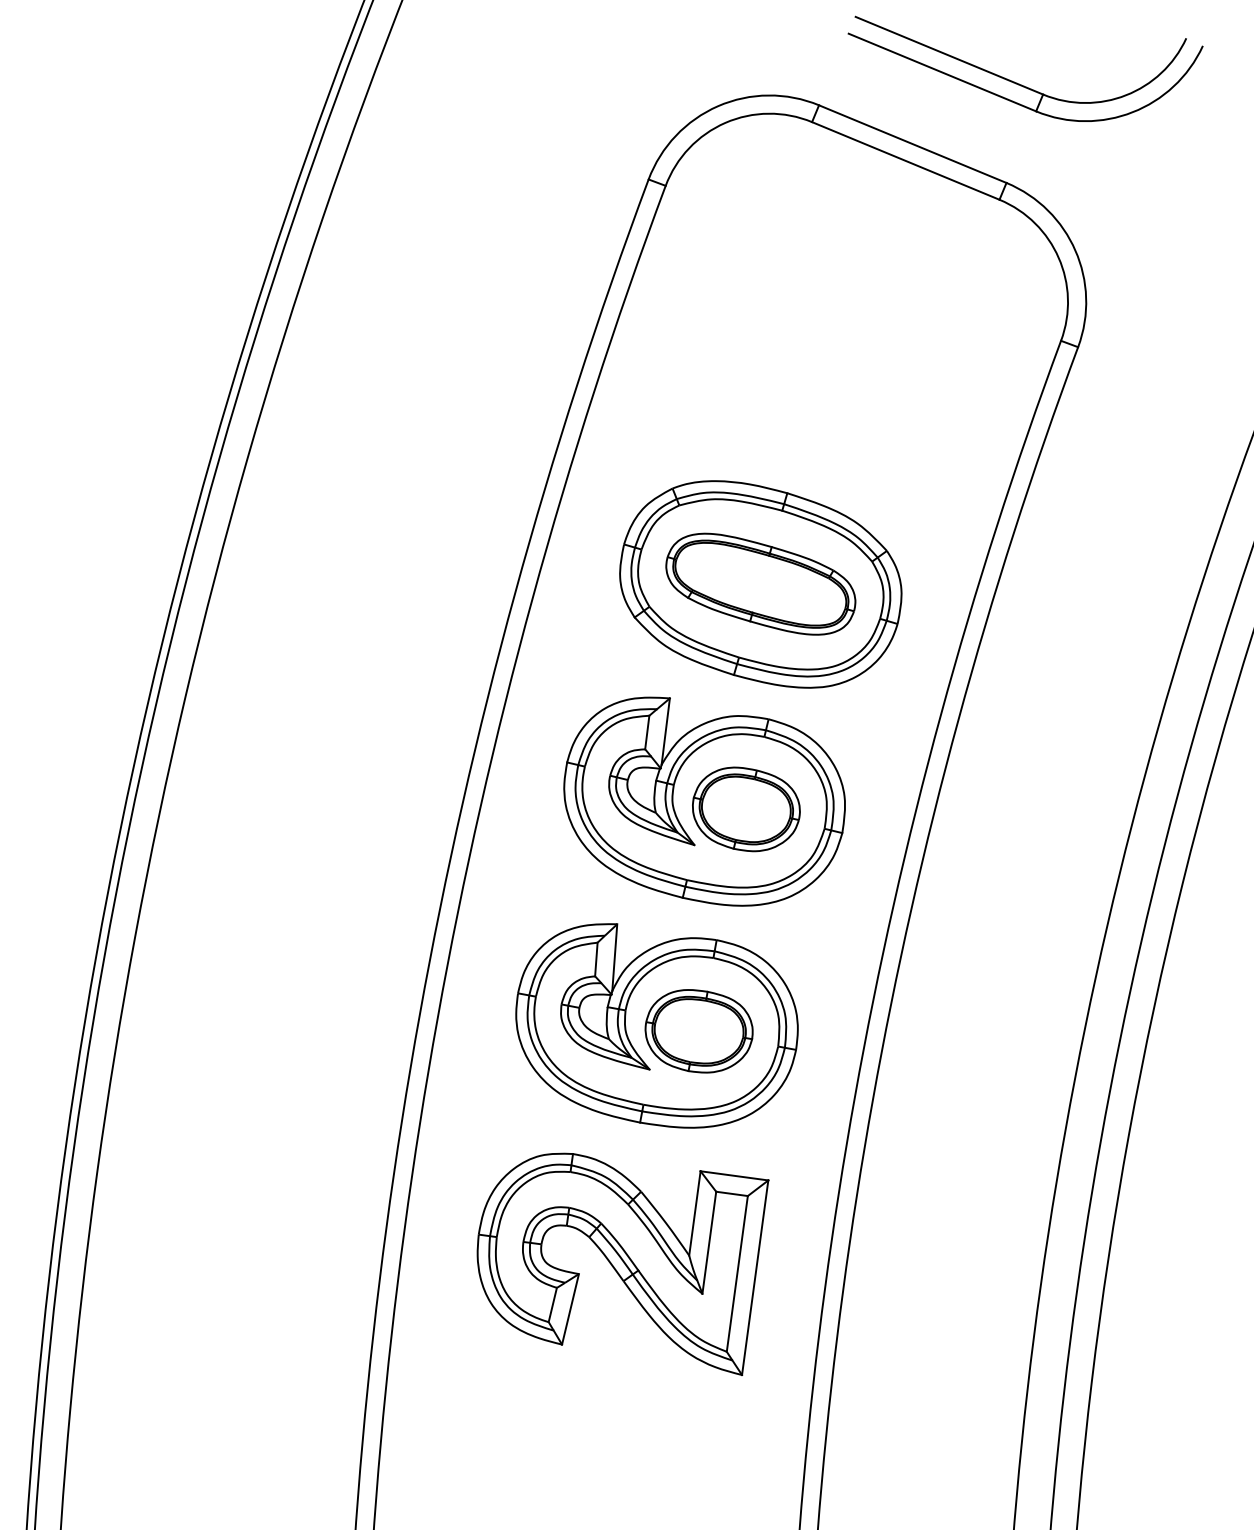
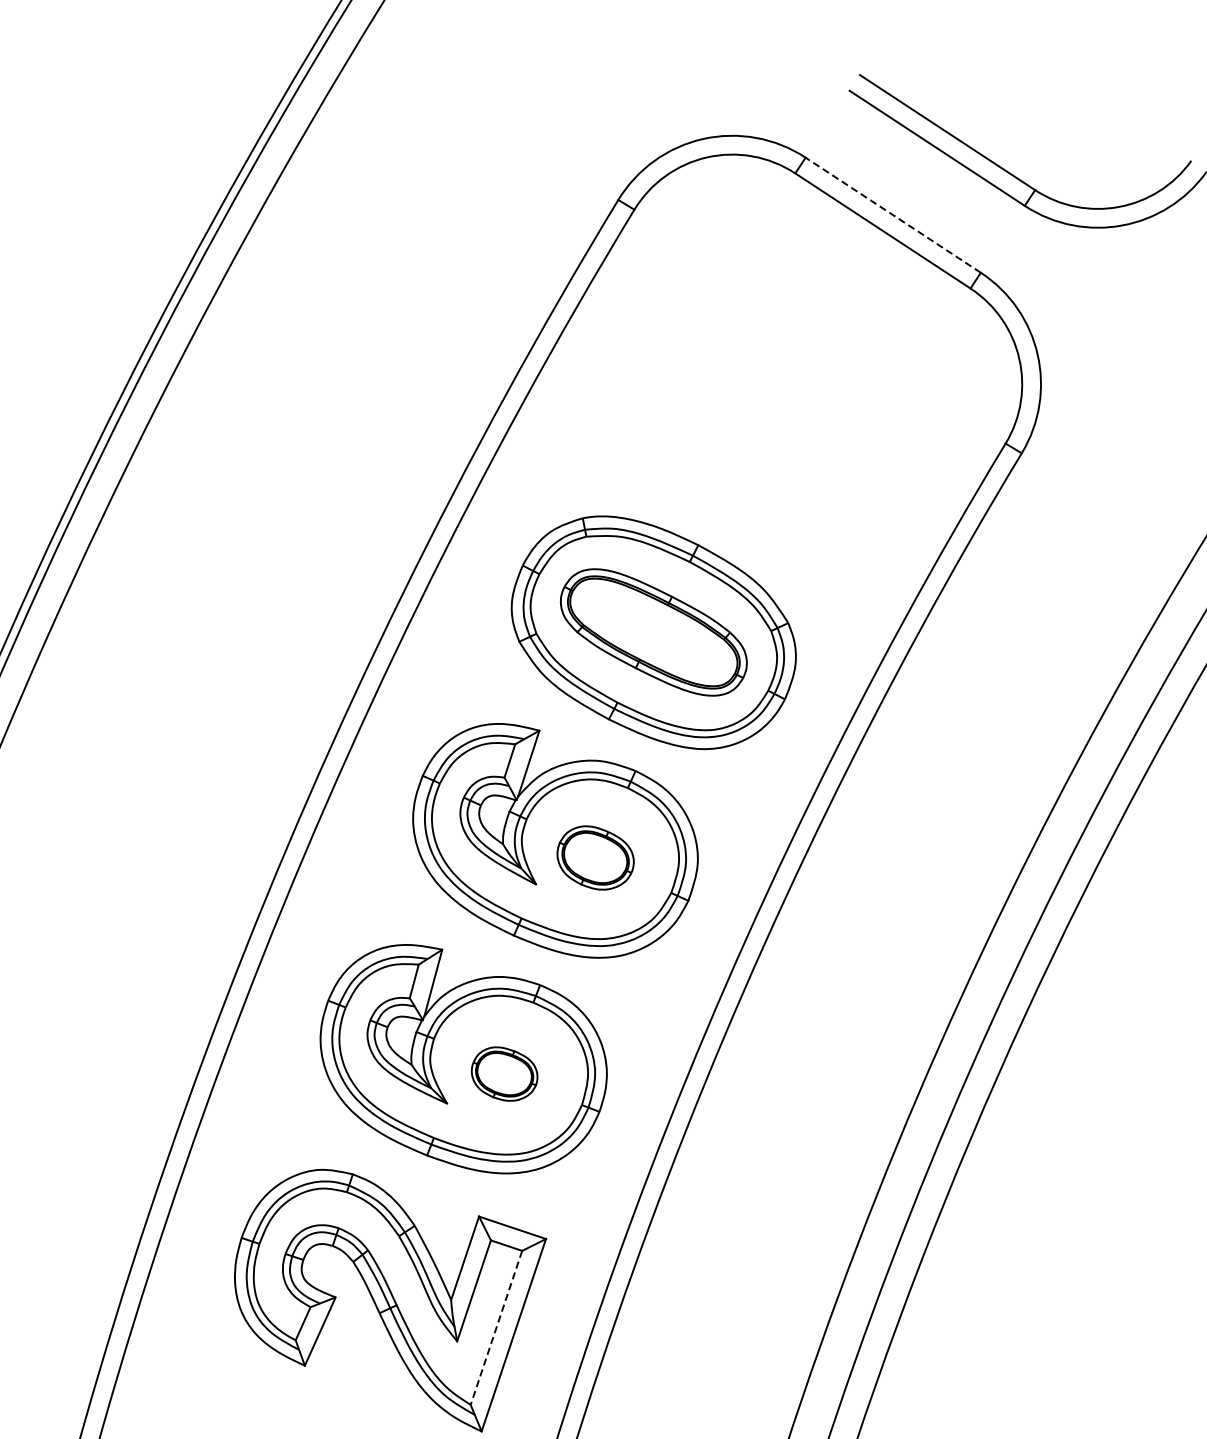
line: (912, 143) -> (893, 214), solid -> dashed
part: (746, 809) -> (595, 858), size x0.7
part: (698, 1031) -> (503, 1074), size x0.6
line: (737, 1273) -> (496, 1327), solid -> dashed

